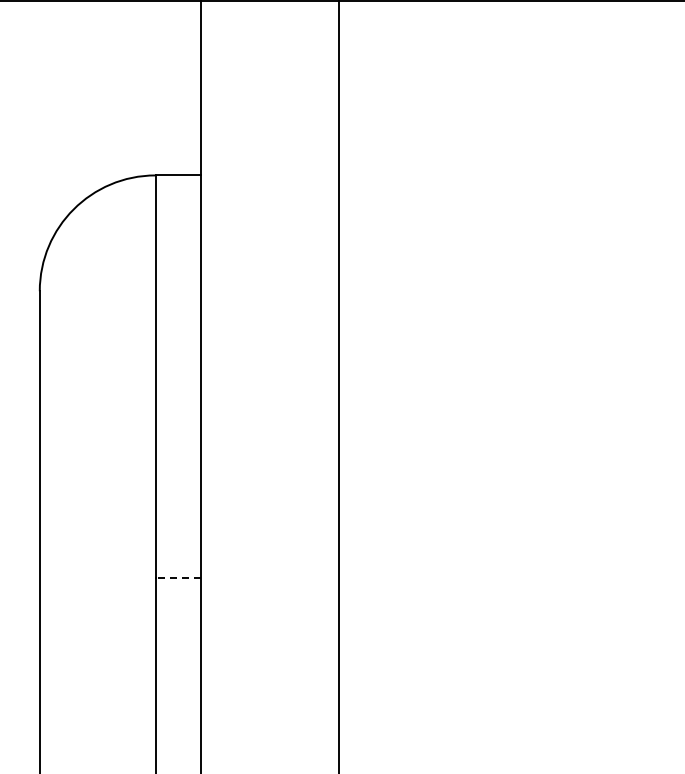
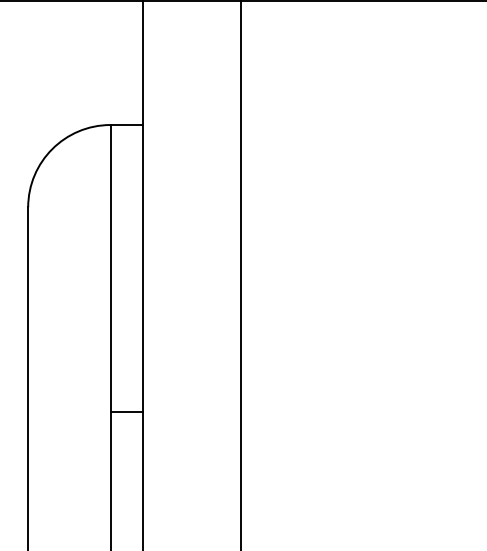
line: (178, 578) -> (126, 411), dashed -> solid

